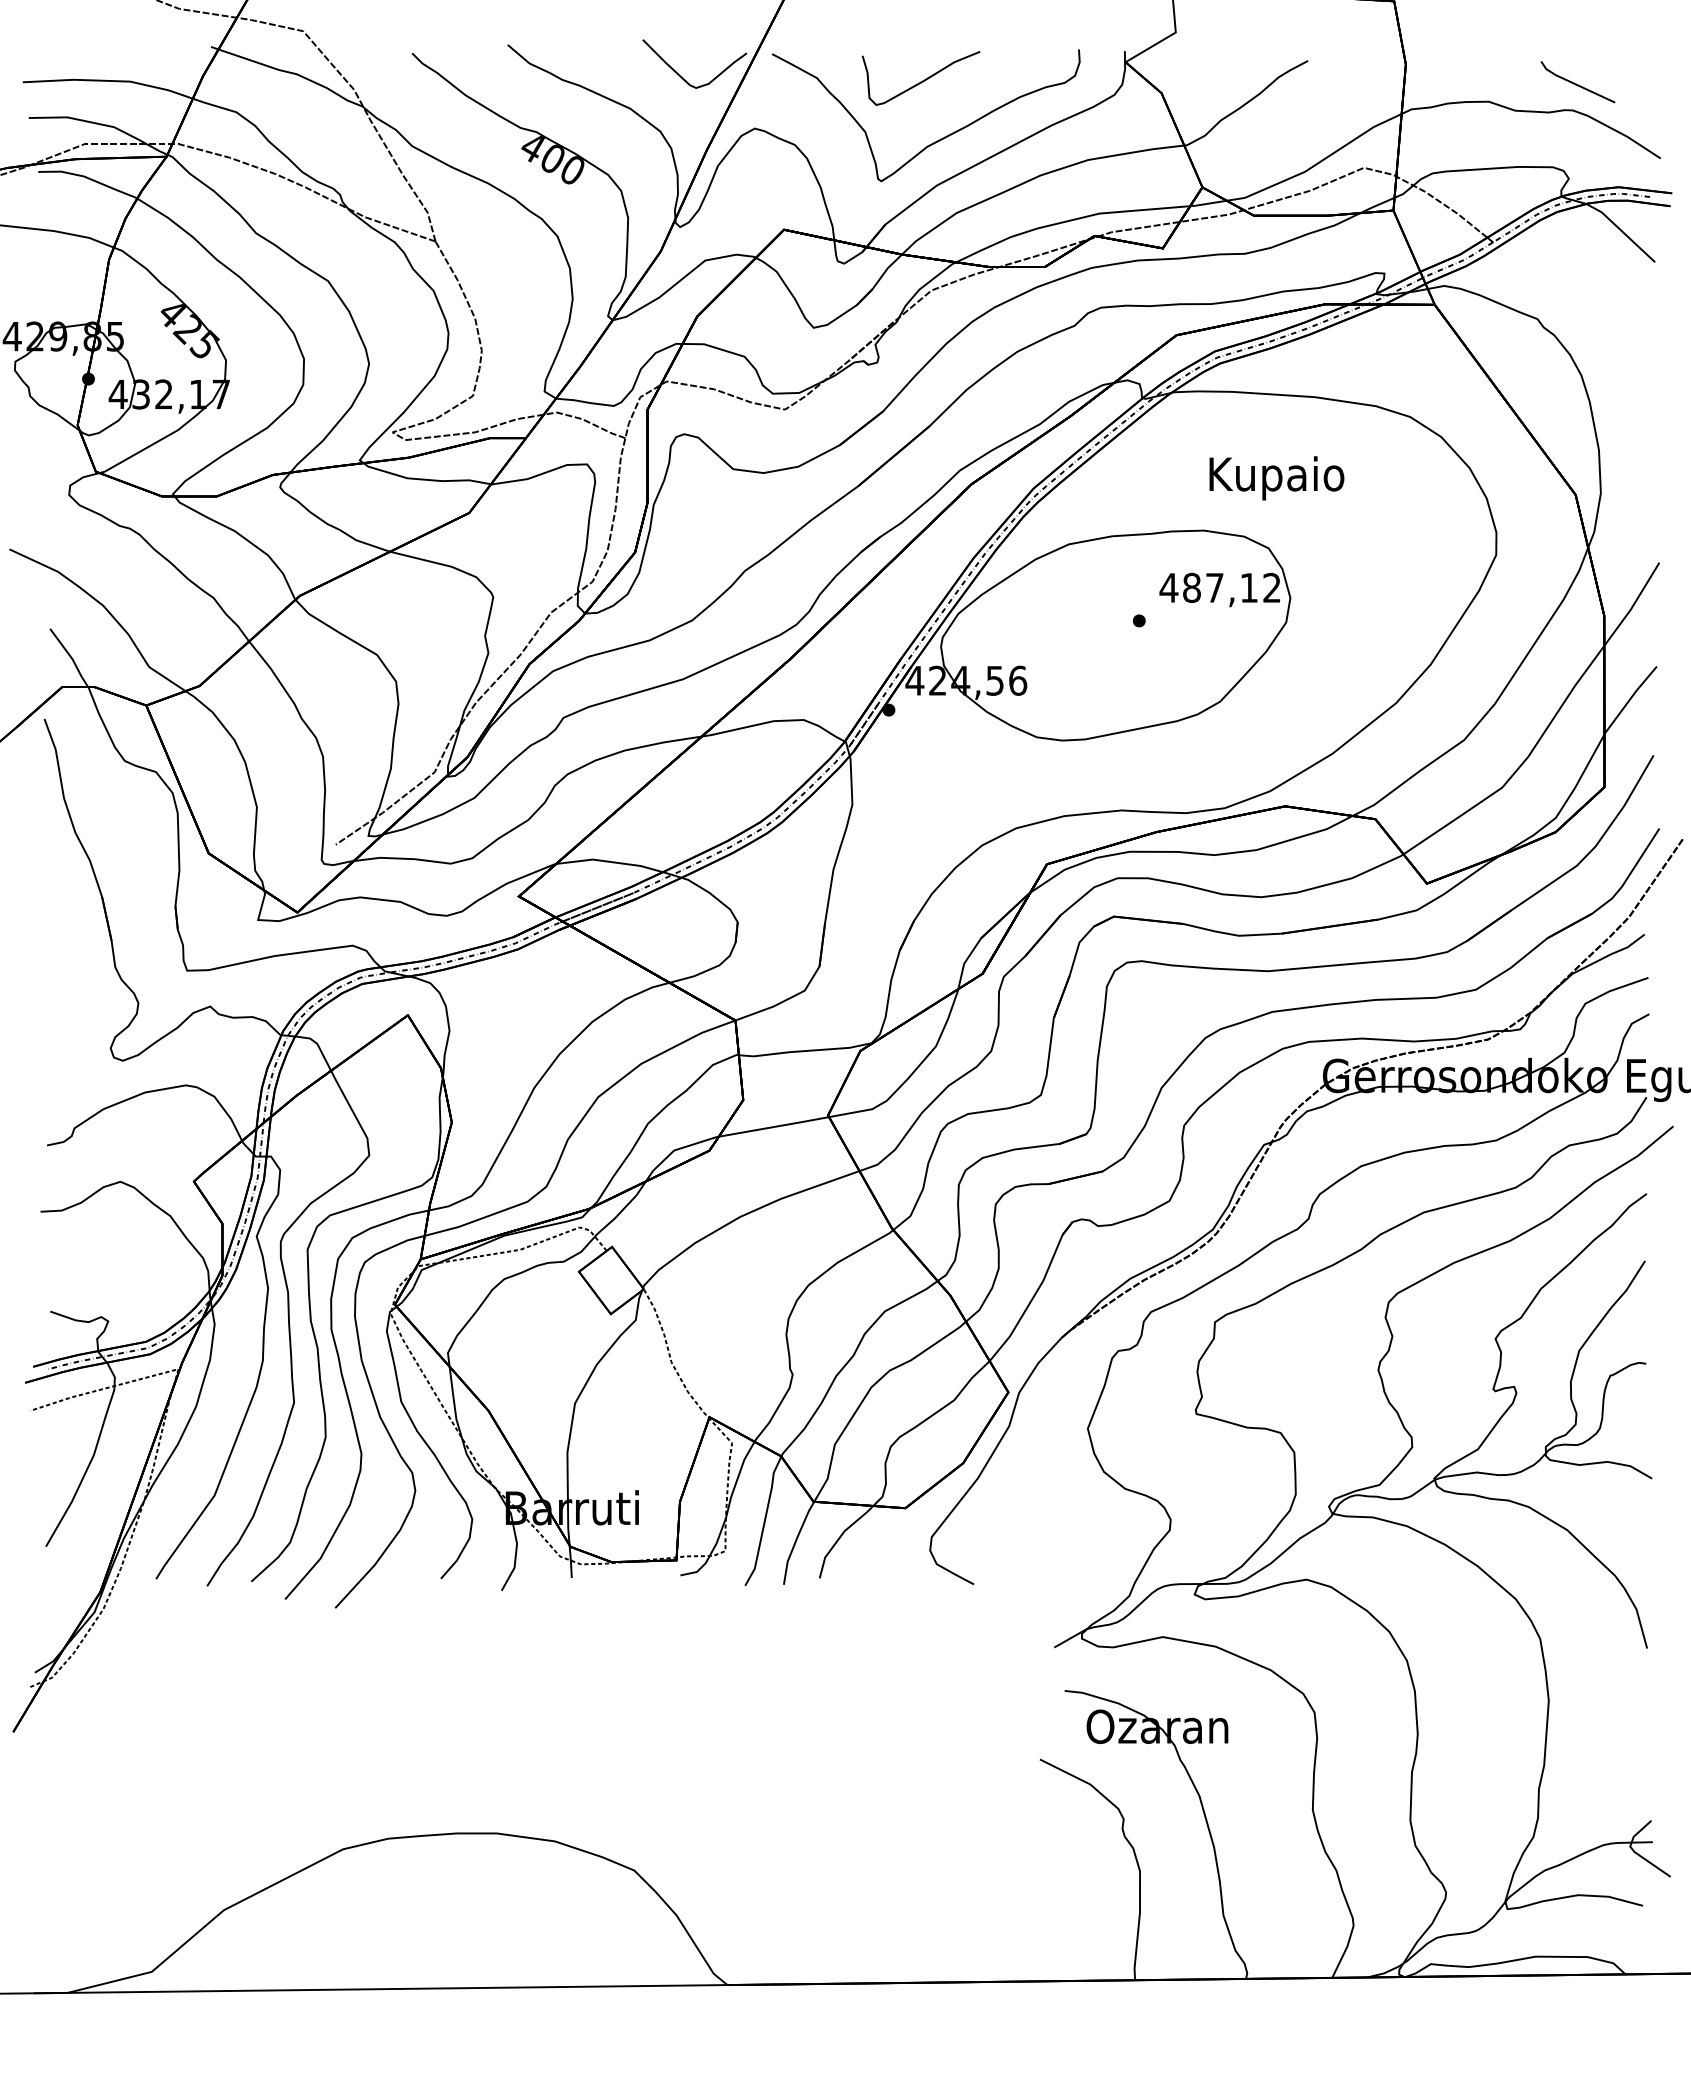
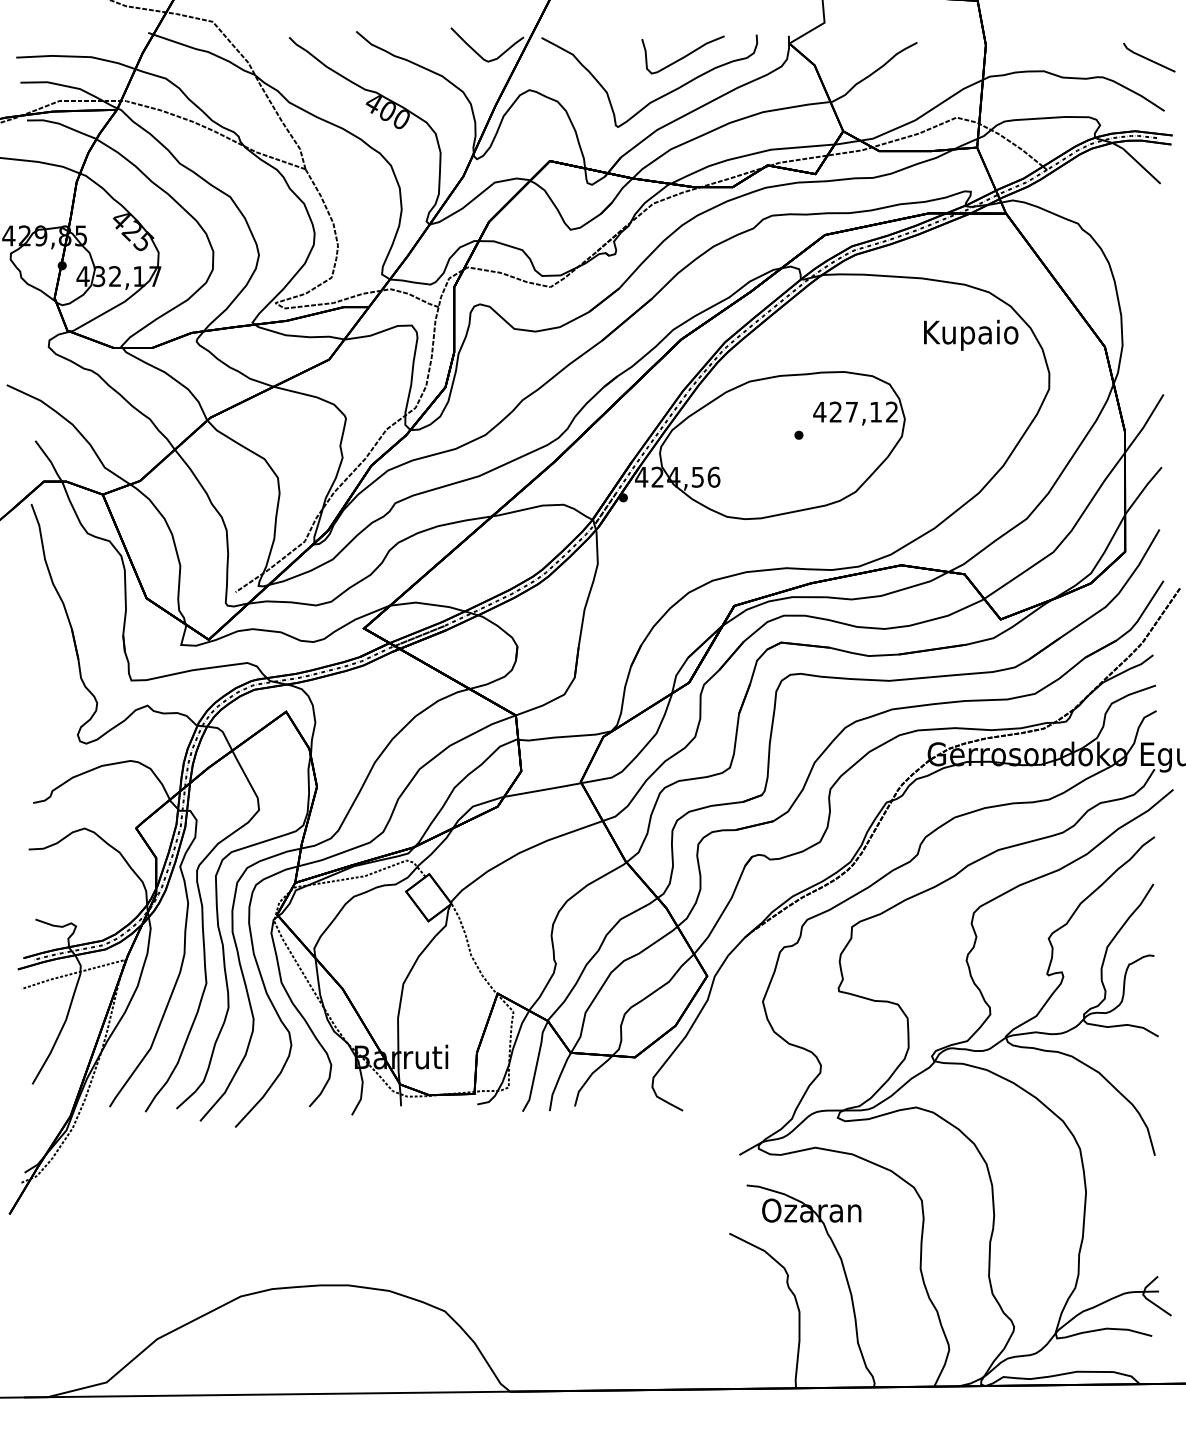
curve: (922, 80) -> (684, 56), moved
line: (1576, 83) -> (1148, 58), moved
text: (1276, 478) -> (970, 335), moved
text: (1191, 587) -> (835, 411), 487,12 -> 427,12

